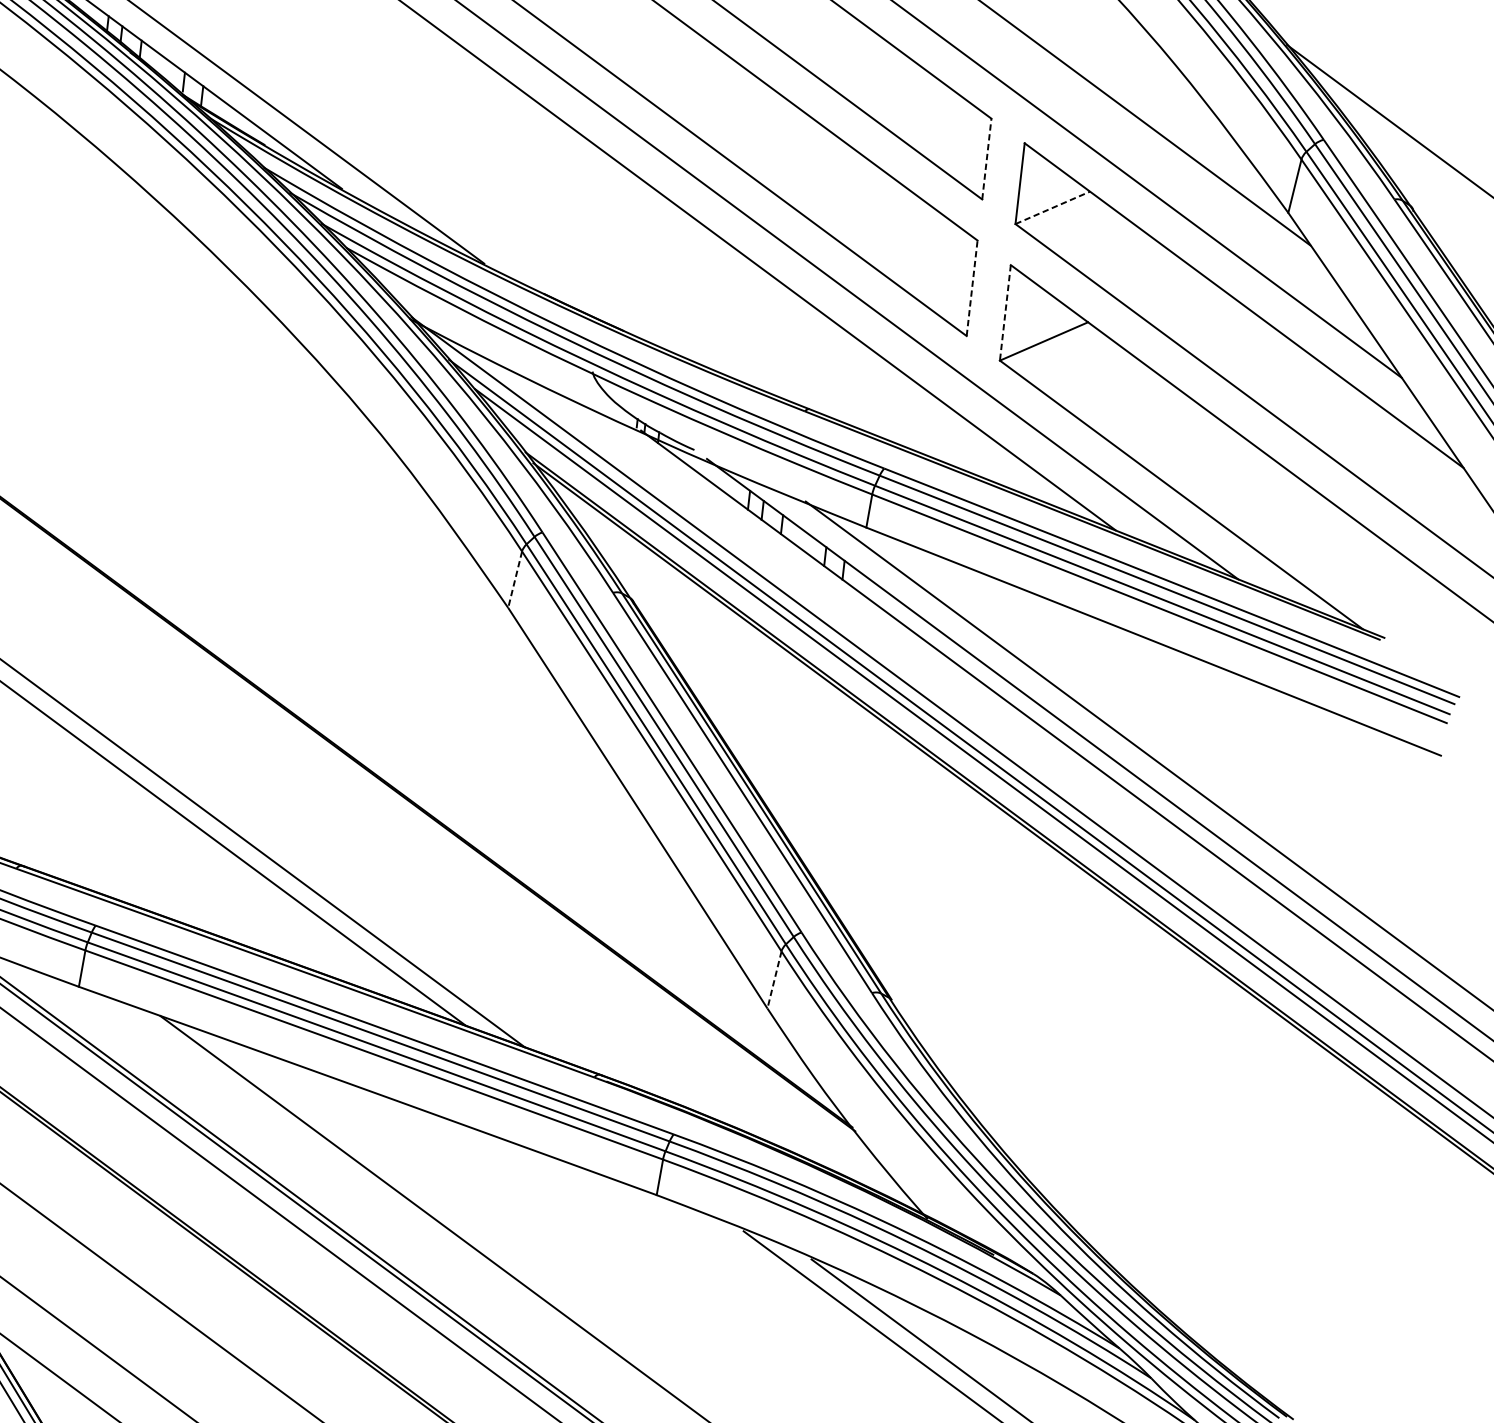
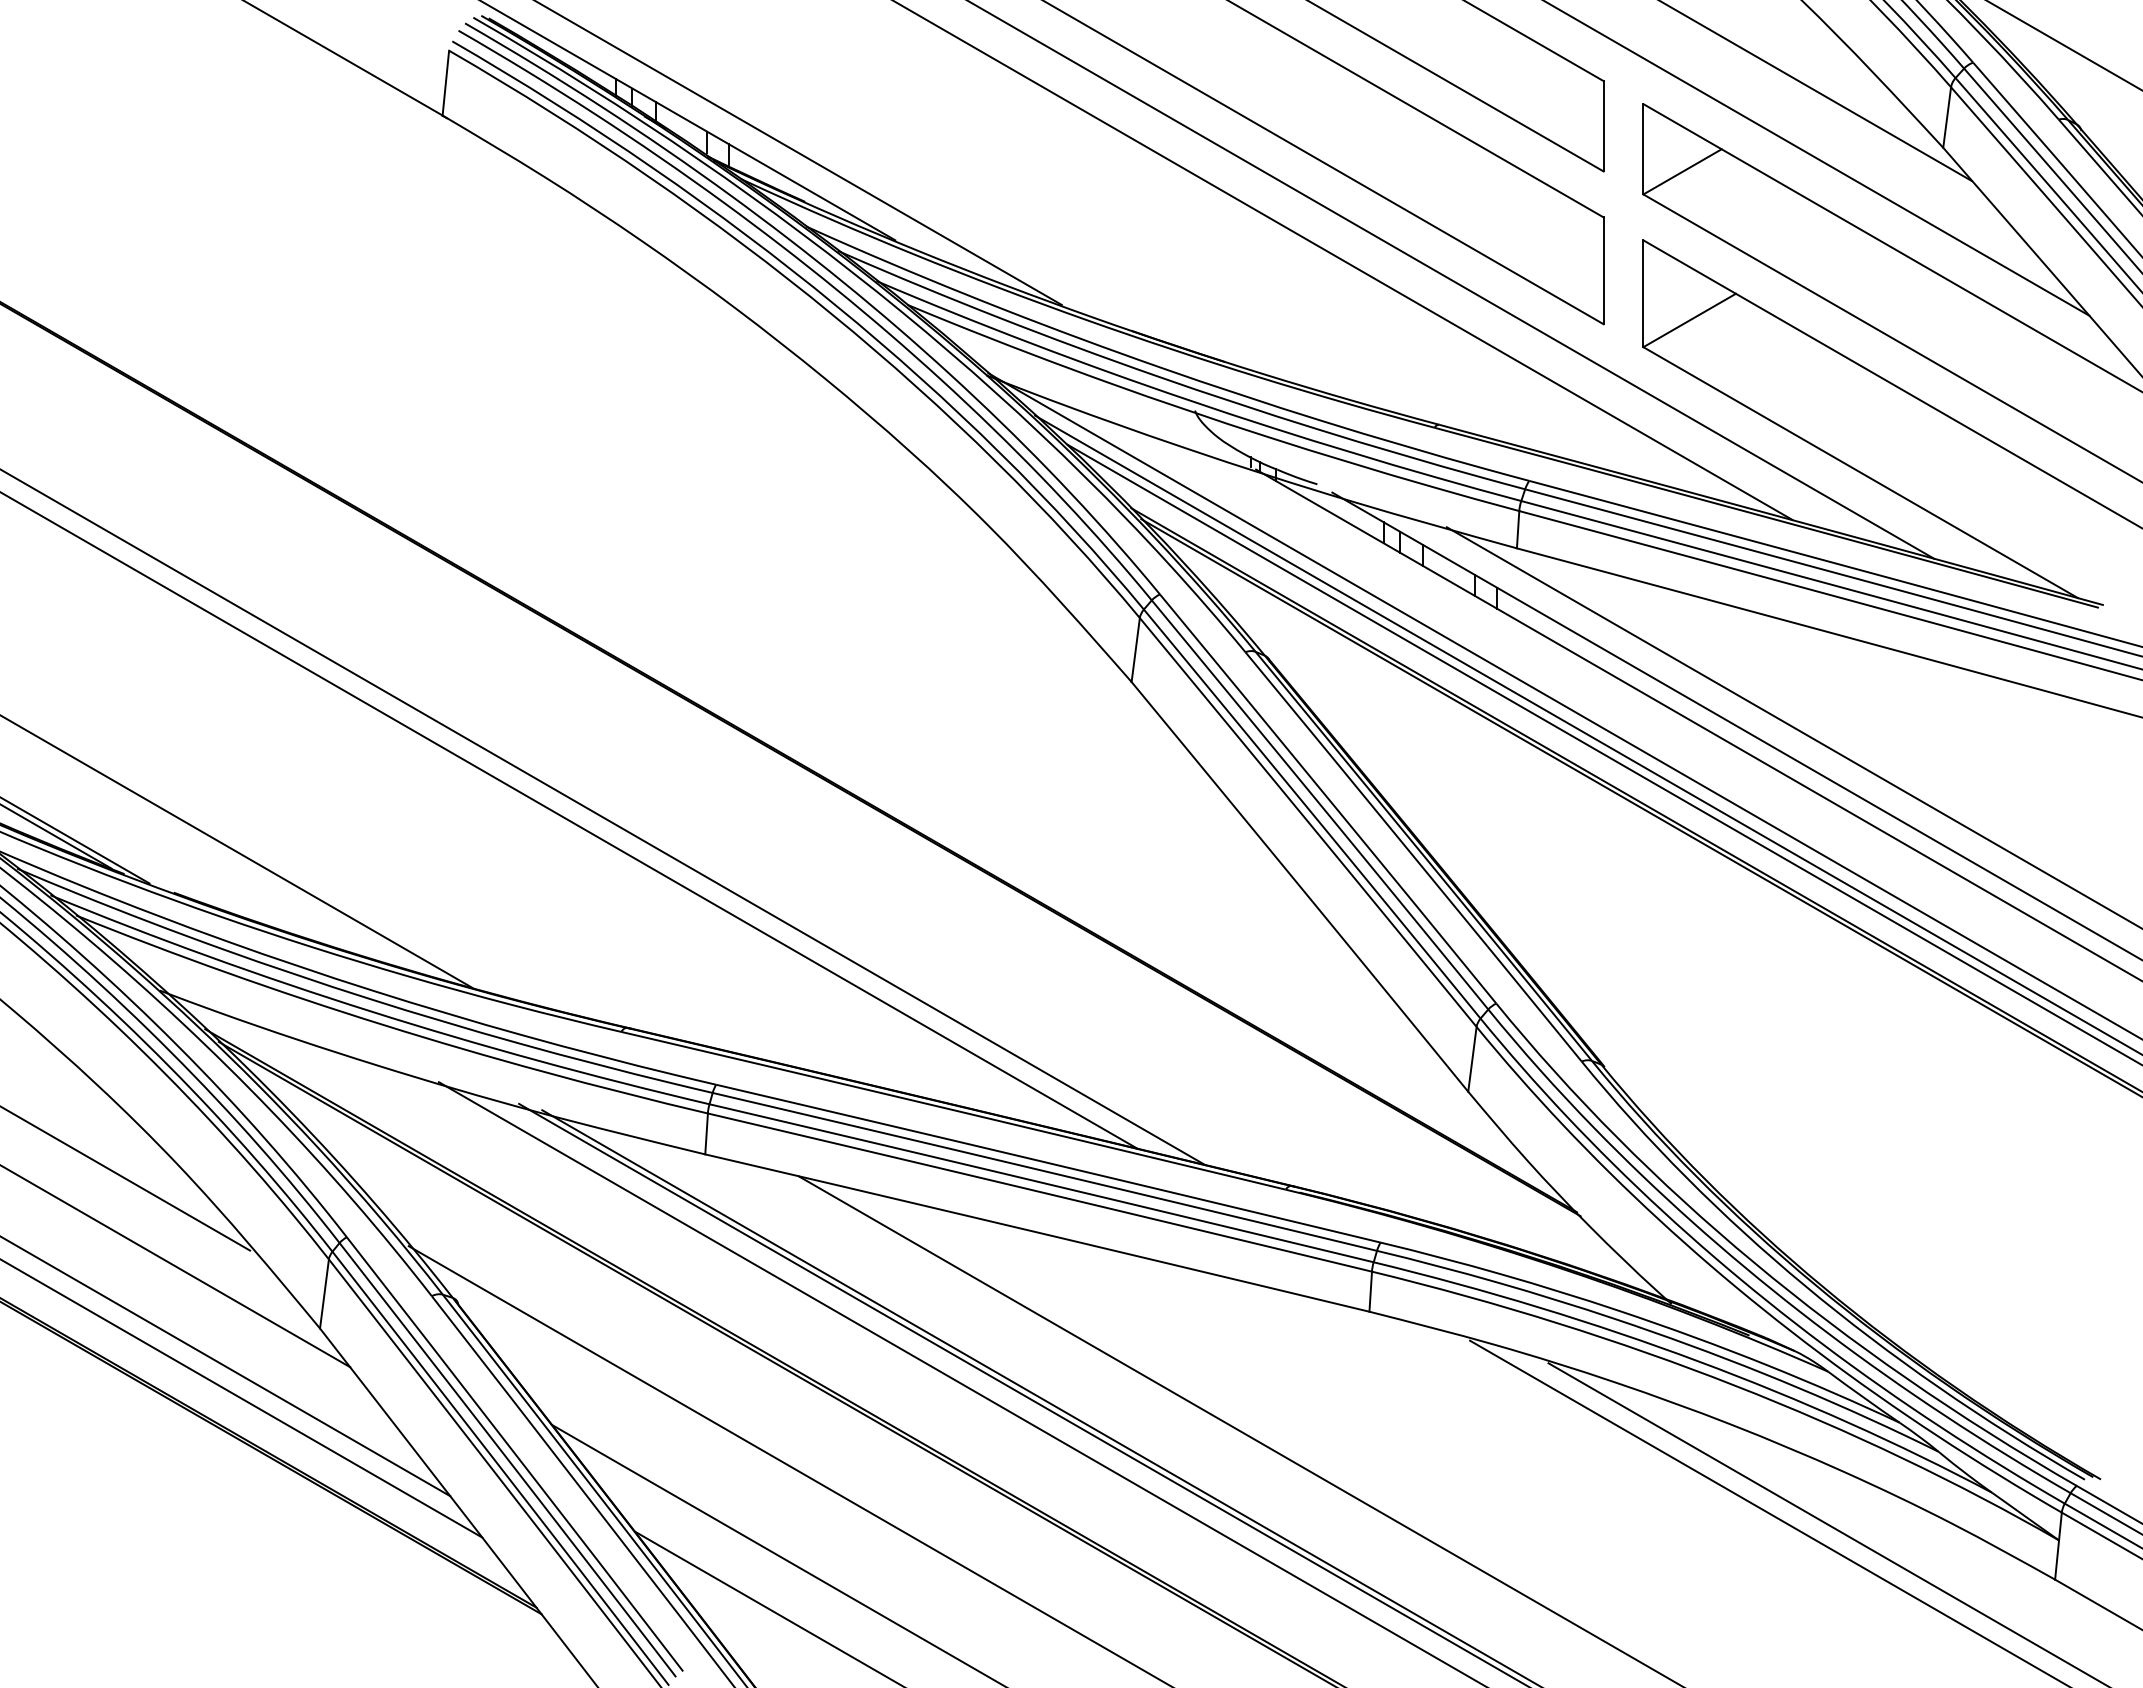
line: (986, 158) -> (1603, 125), dashed -> solid
line: (1052, 207) -> (1682, 171), dashed -> solid
line: (972, 287) -> (1603, 270), dashed -> solid
line: (1005, 313) -> (1643, 294), dashed -> solid
line: (514, 580) -> (1135, 650), dashed -> solid
line: (774, 980) -> (1472, 1059), dashed -> solid

